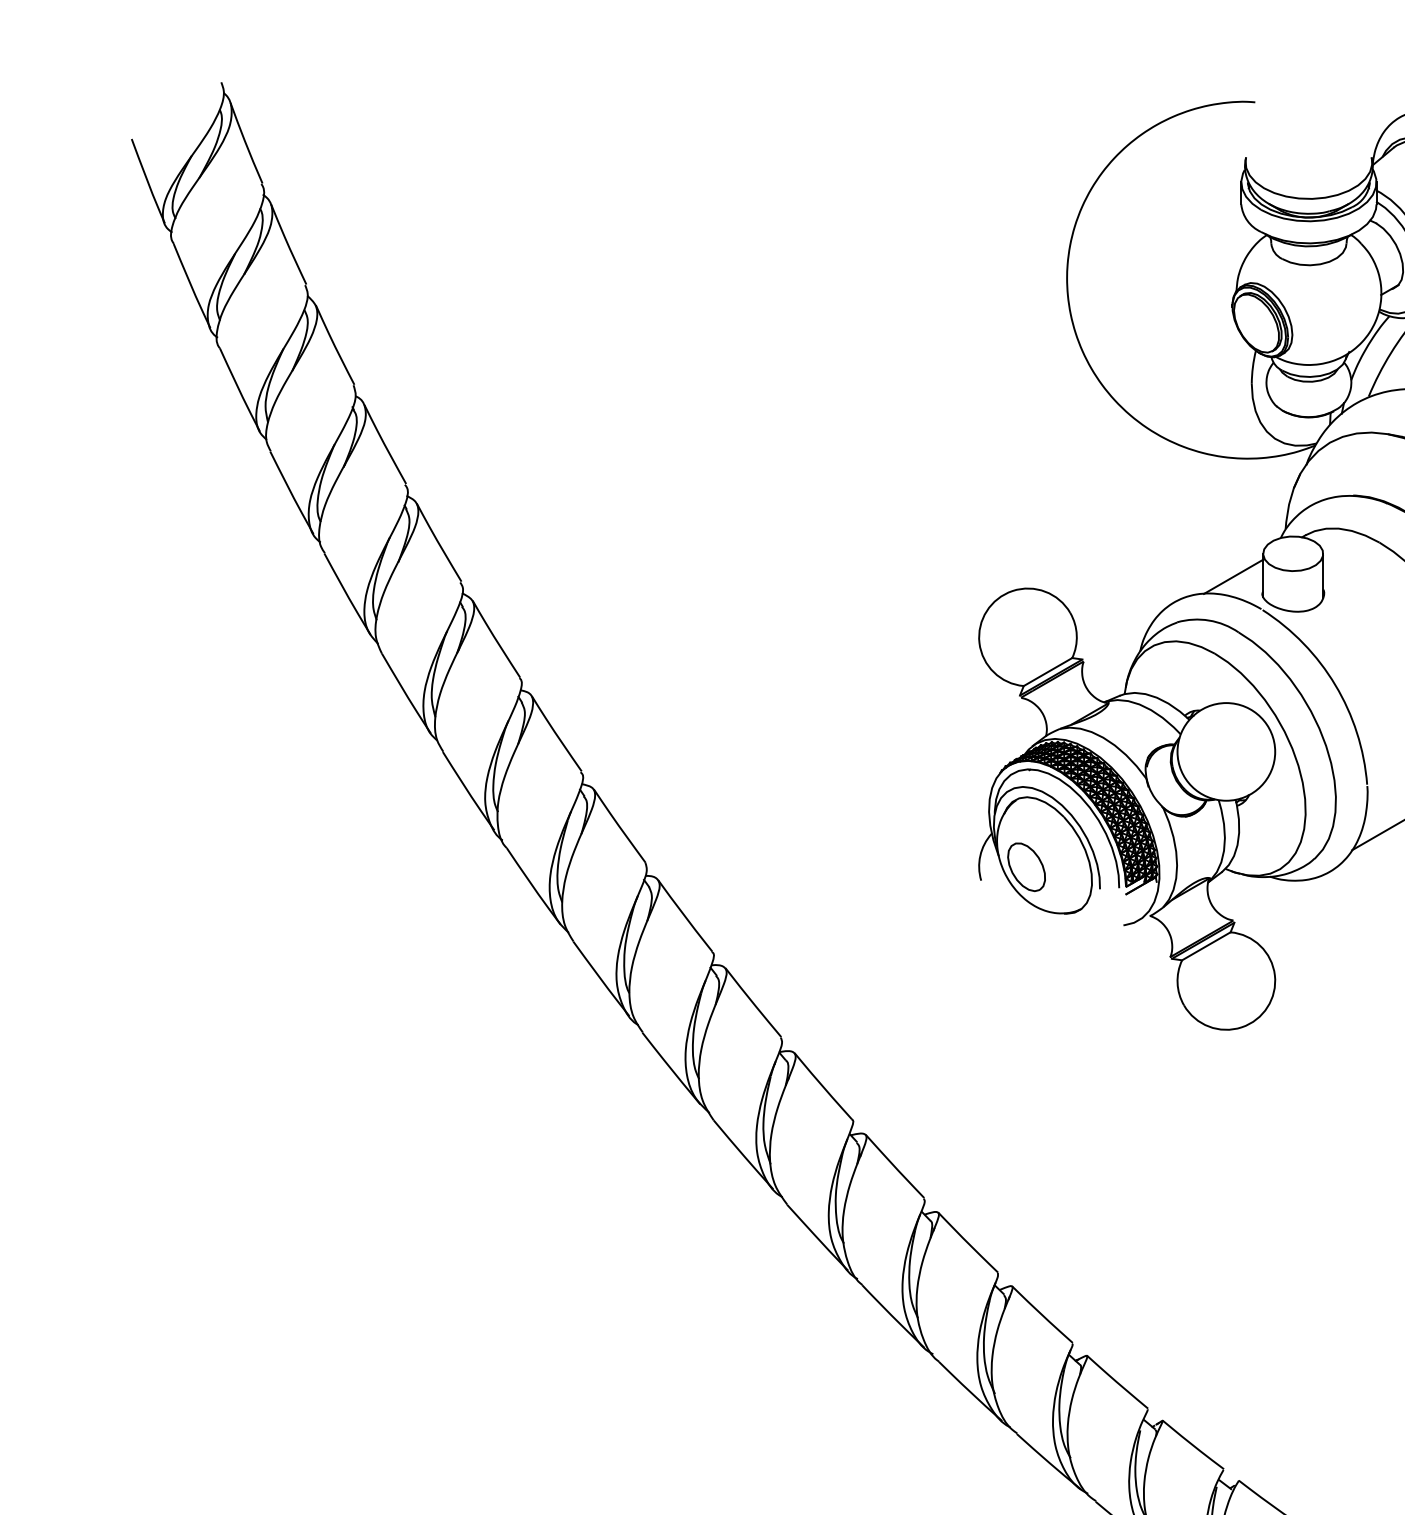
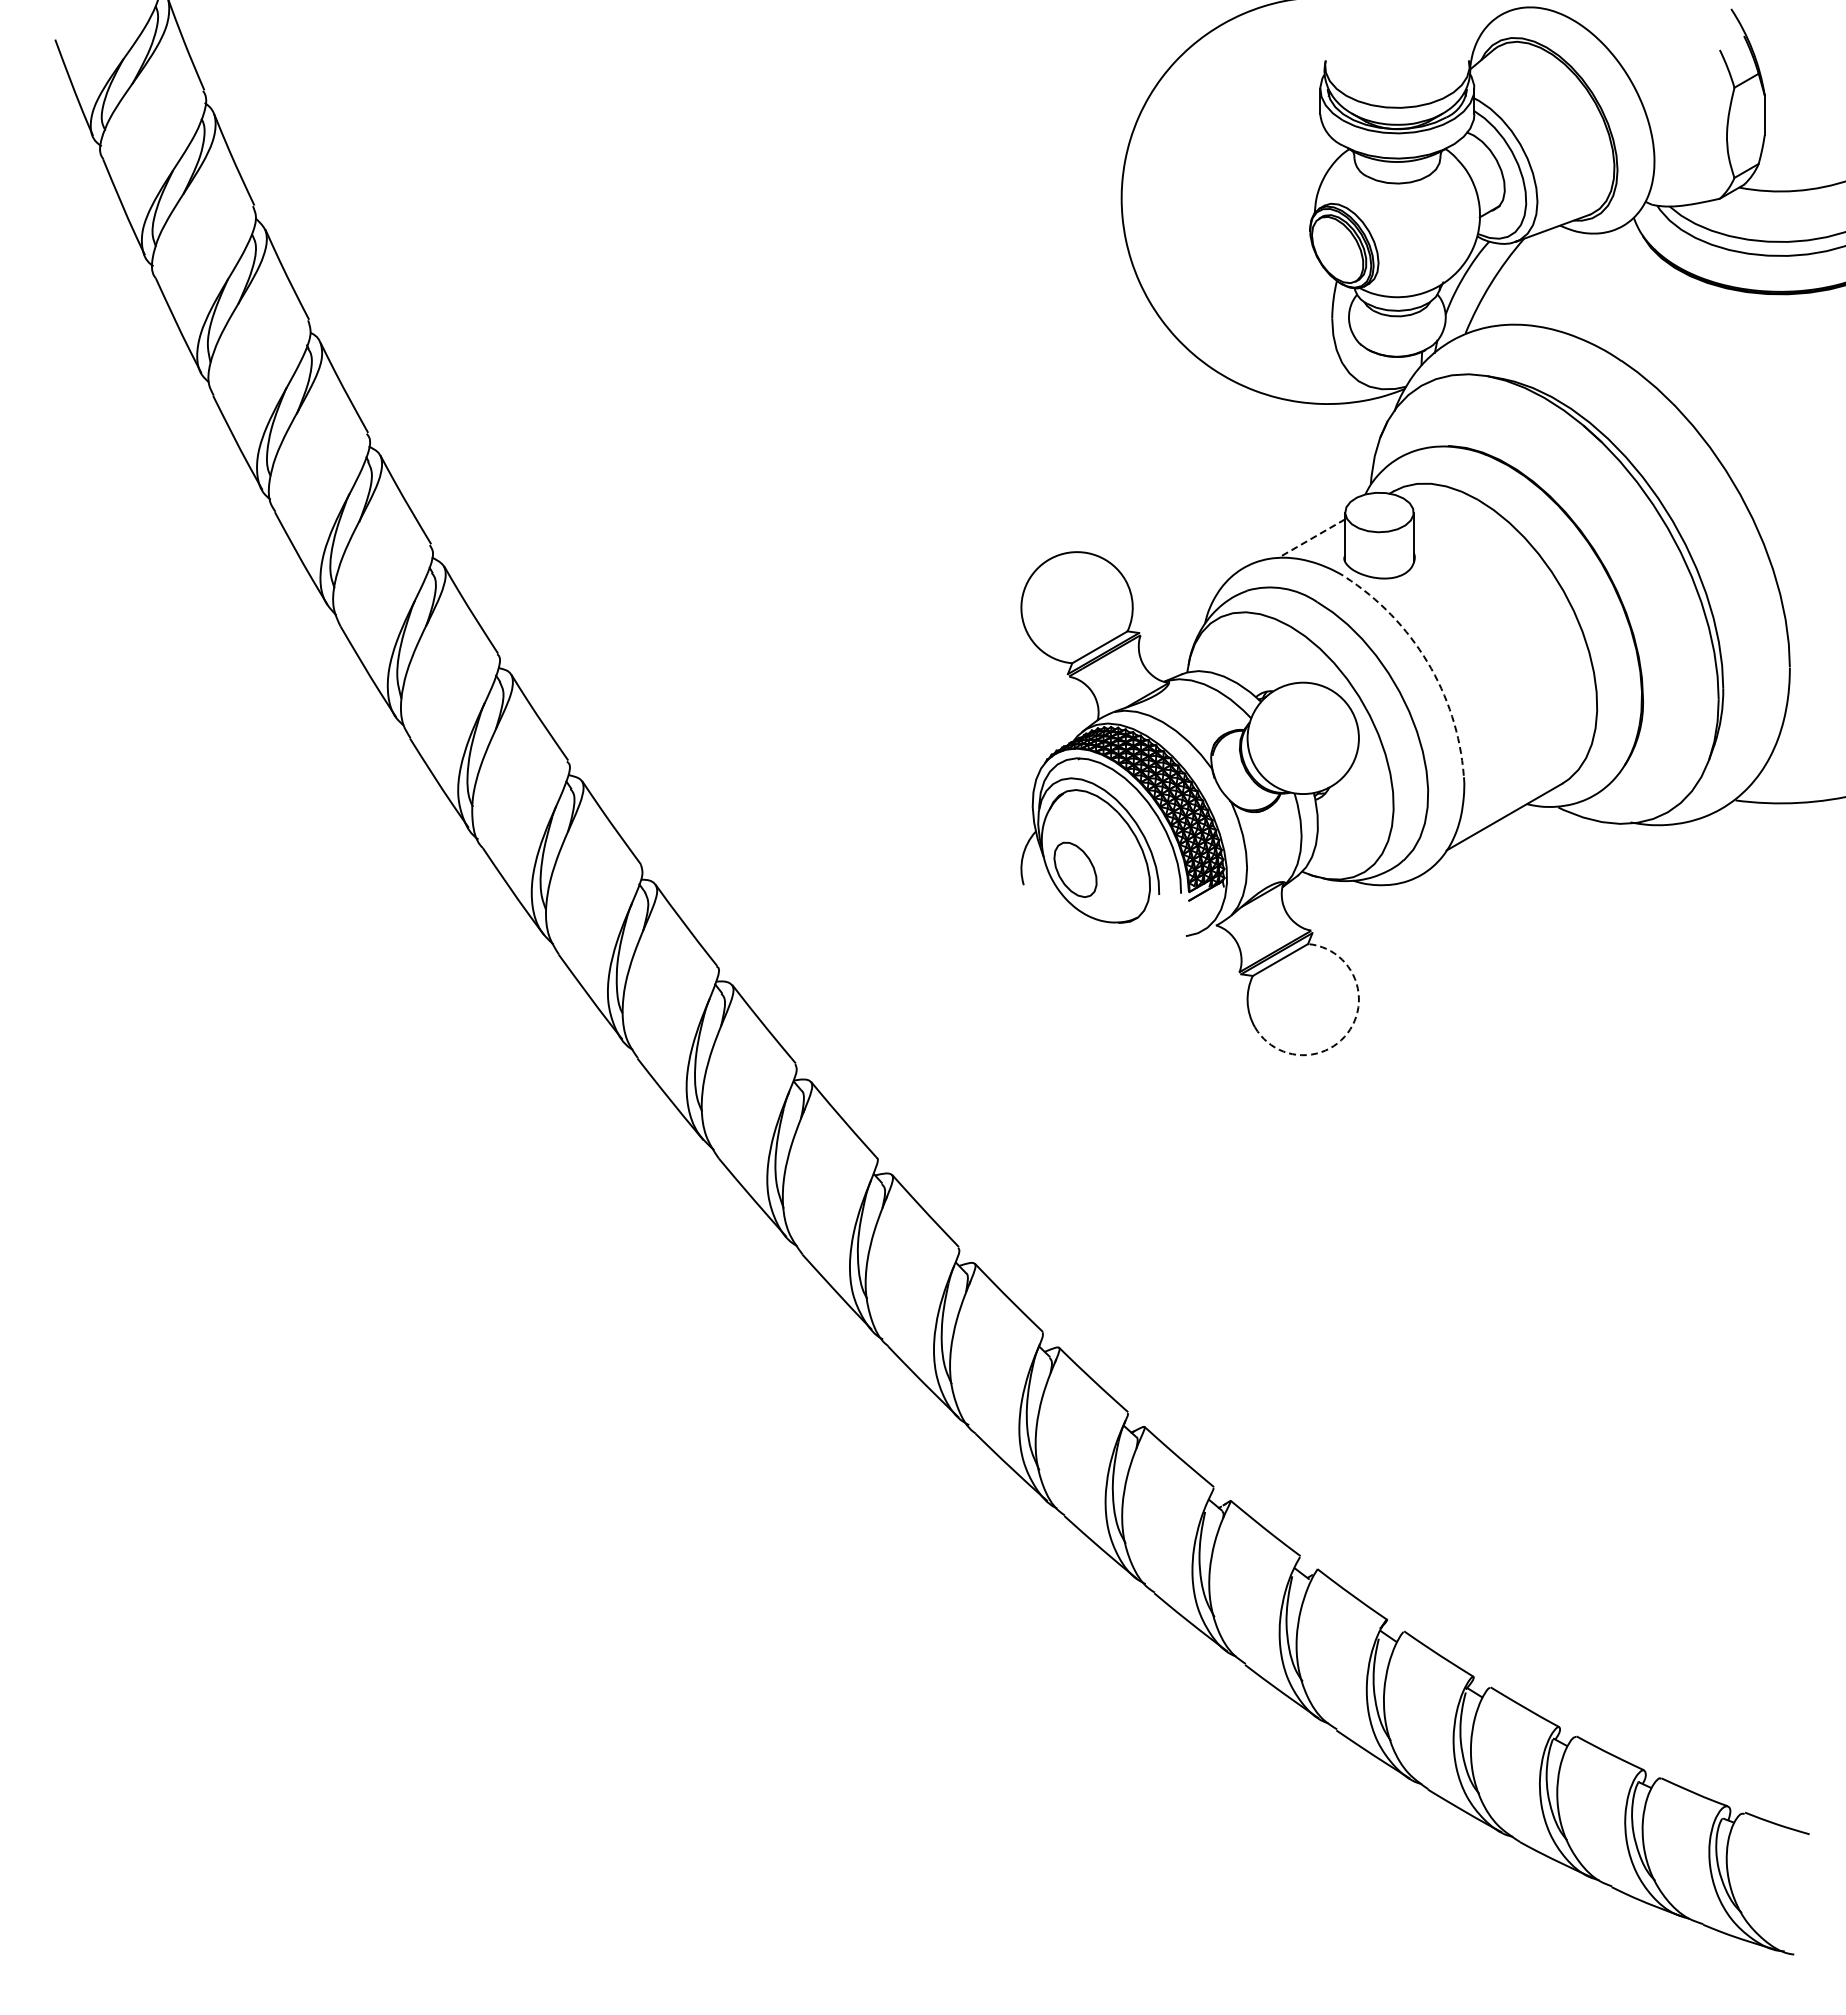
line: (1233, 576) -> (1311, 538), solid -> dashed
arc: (1335, 685) -> (1427, 662), solid -> dashed
arc: (1267, 1007) -> (1350, 1029), solid -> dashed

